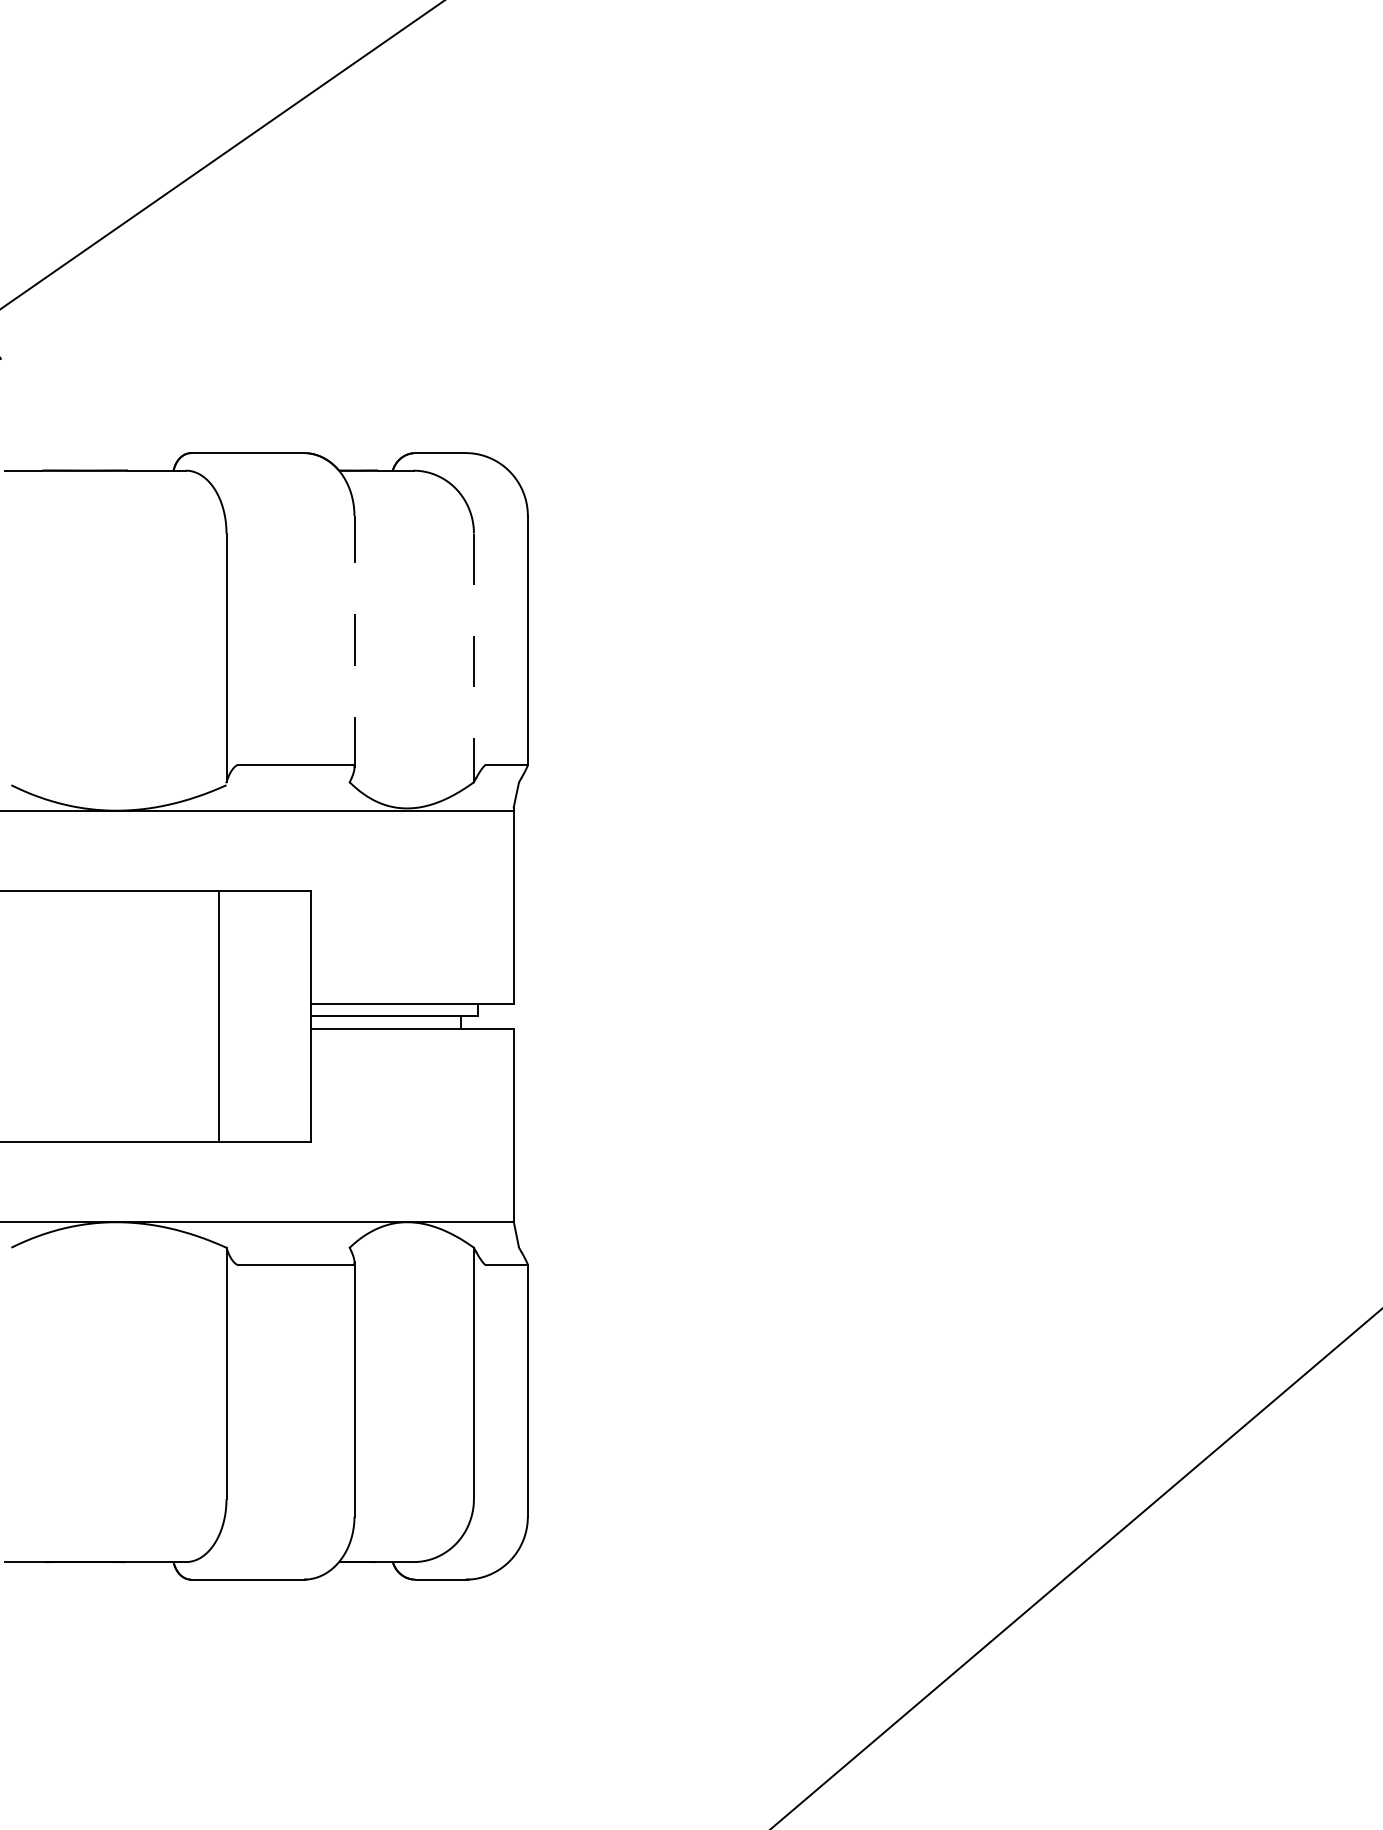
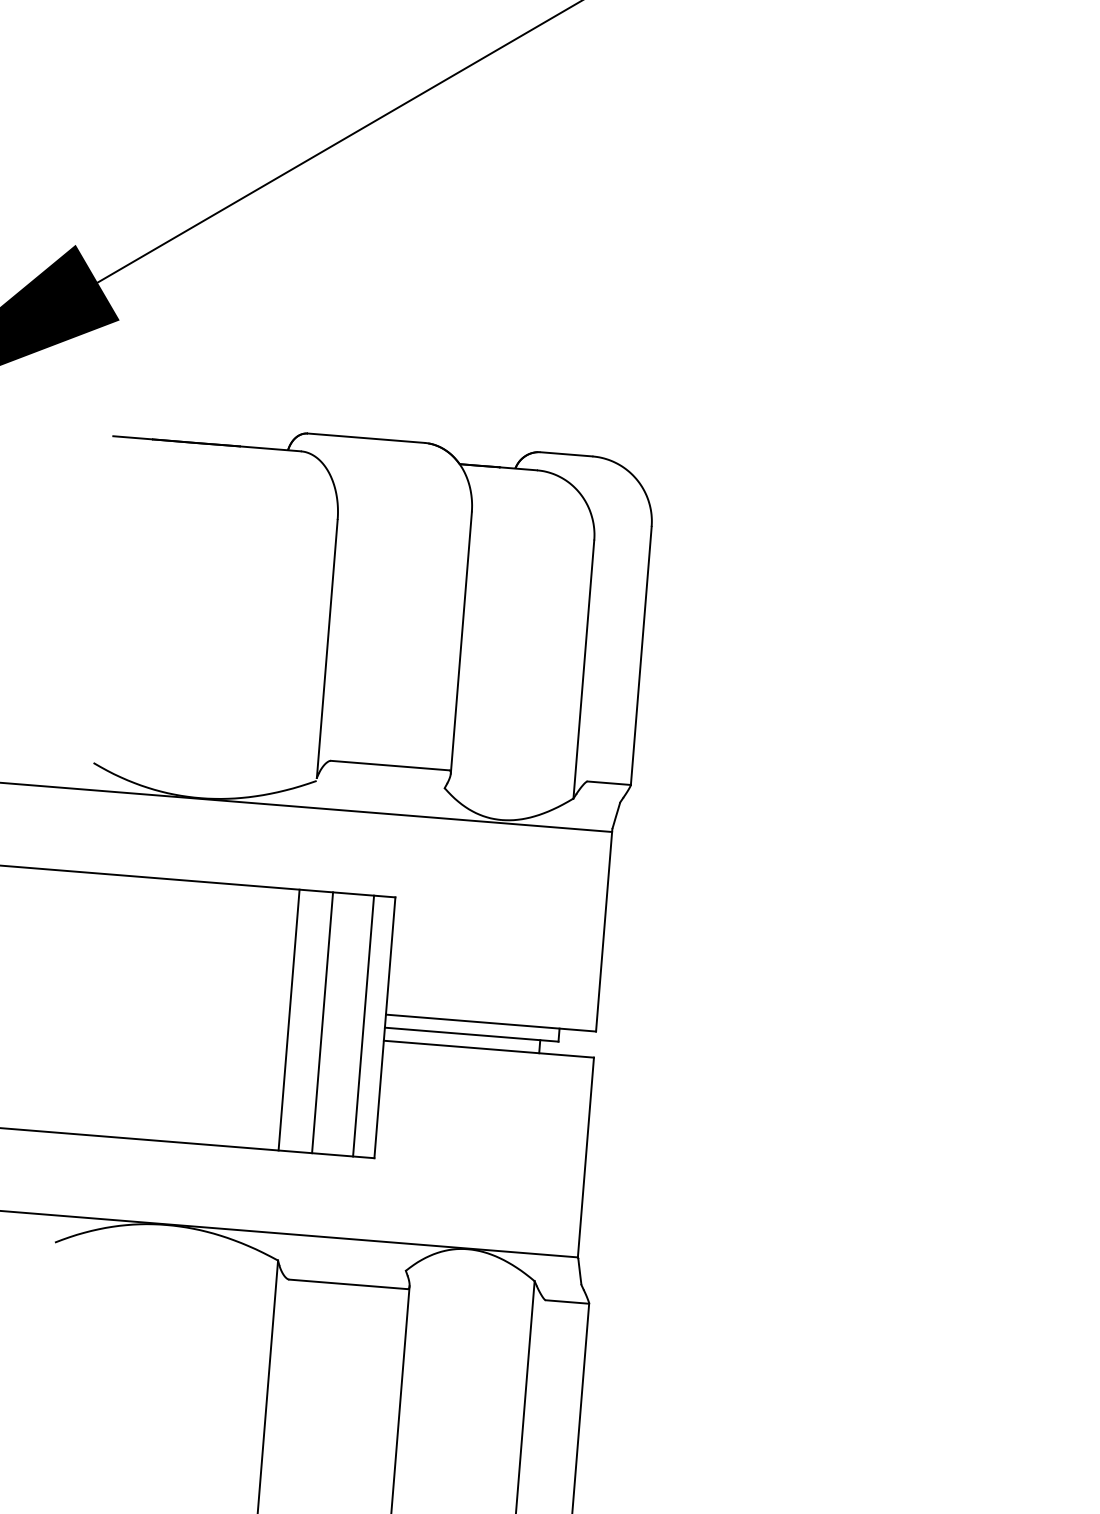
line: (354, 641) -> (461, 642), dashed -> solid
line: (473, 658) -> (583, 670), dashed -> solid
line: (250, 1016) -> (322, 1022), added
line: (290, 1016) -> (363, 1026), added

